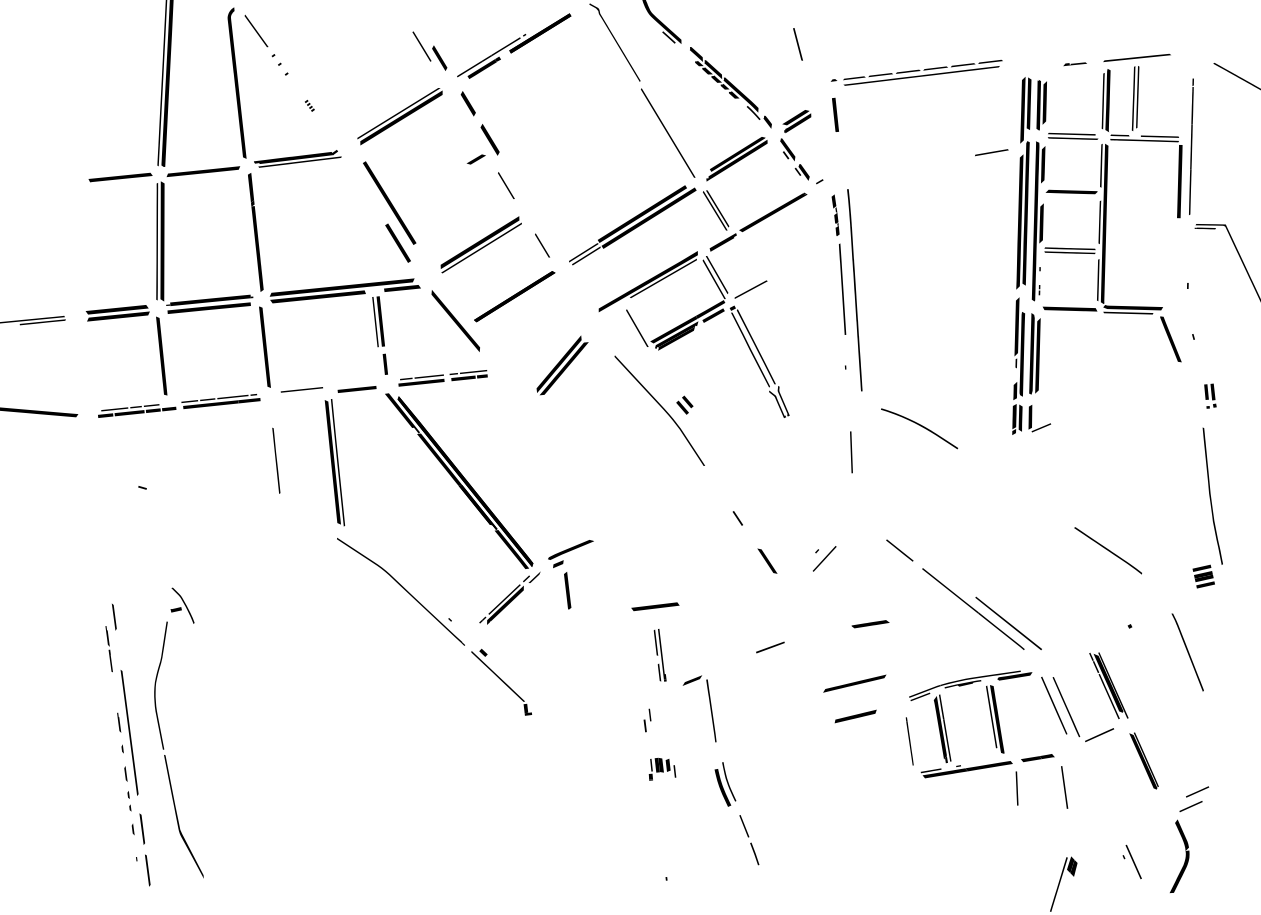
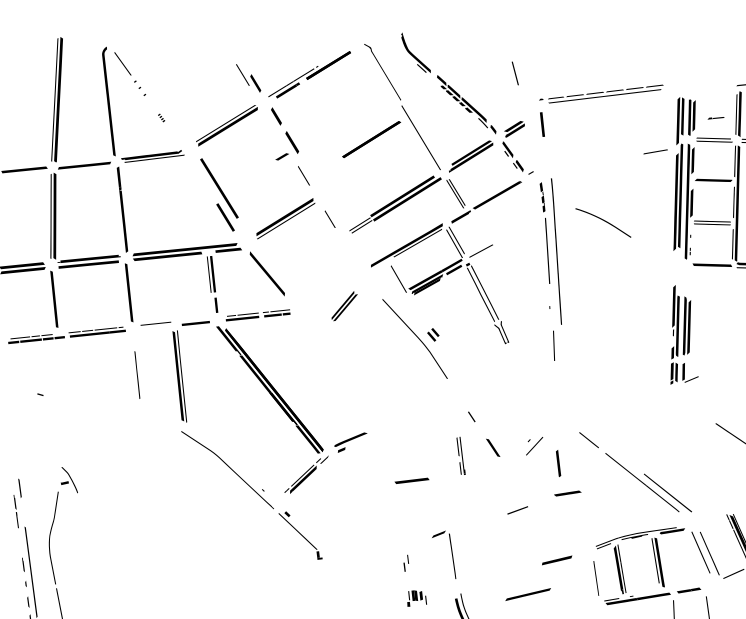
line: (1074, 64) -> (715, 118), moved
line: (514, 296) -> (371, 139), moved
part: (562, 365) -> (344, 306), size x0.7
part: (1031, 365) -> (684, 334), moved
part: (919, 428) -> (603, 222), moved
line: (851, 452) -> (554, 345), moved
line: (567, 590) -> (558, 463), moved
line: (770, 647) -> (517, 510), moved
part: (659, 655) -> (460, 456), moved
line: (854, 683) -> (527, 594), moved

